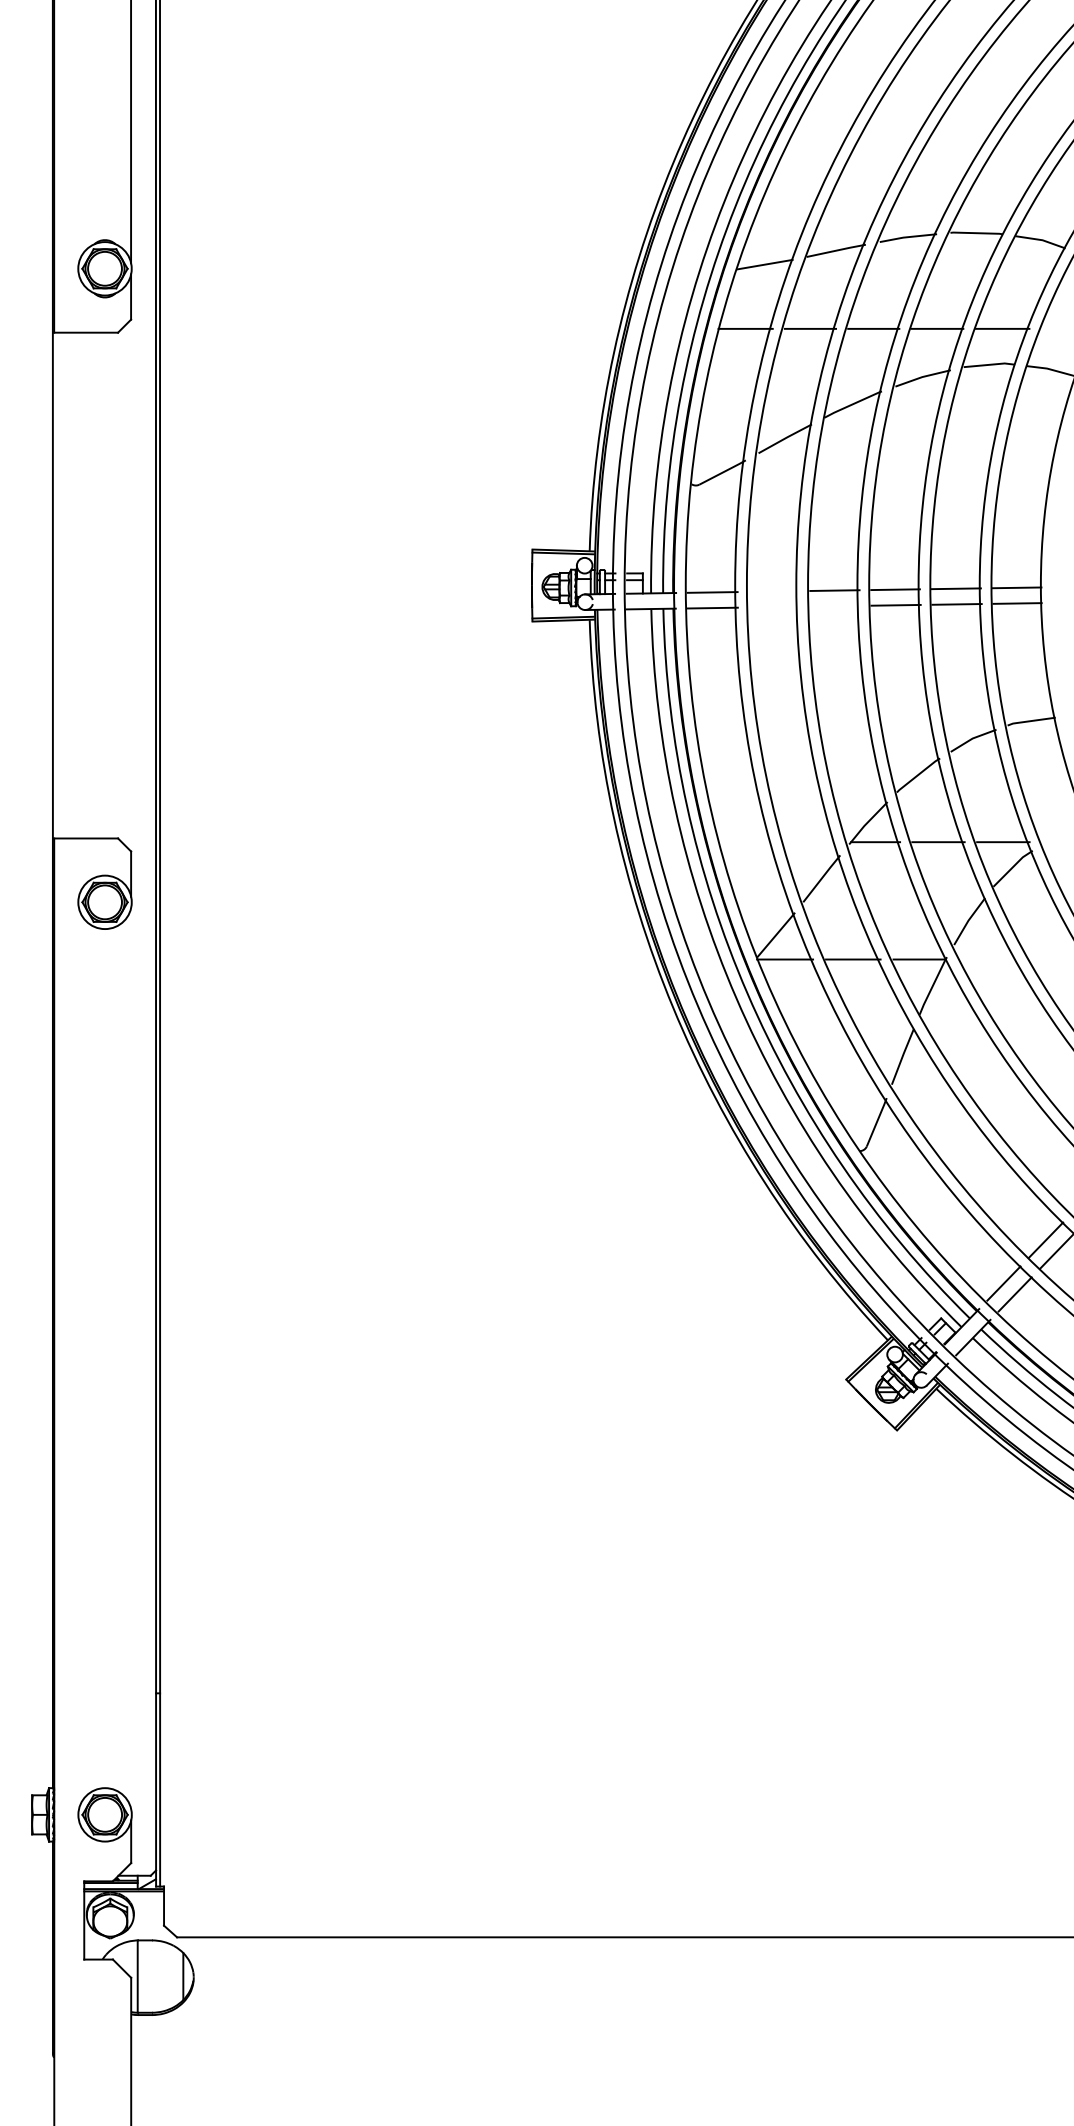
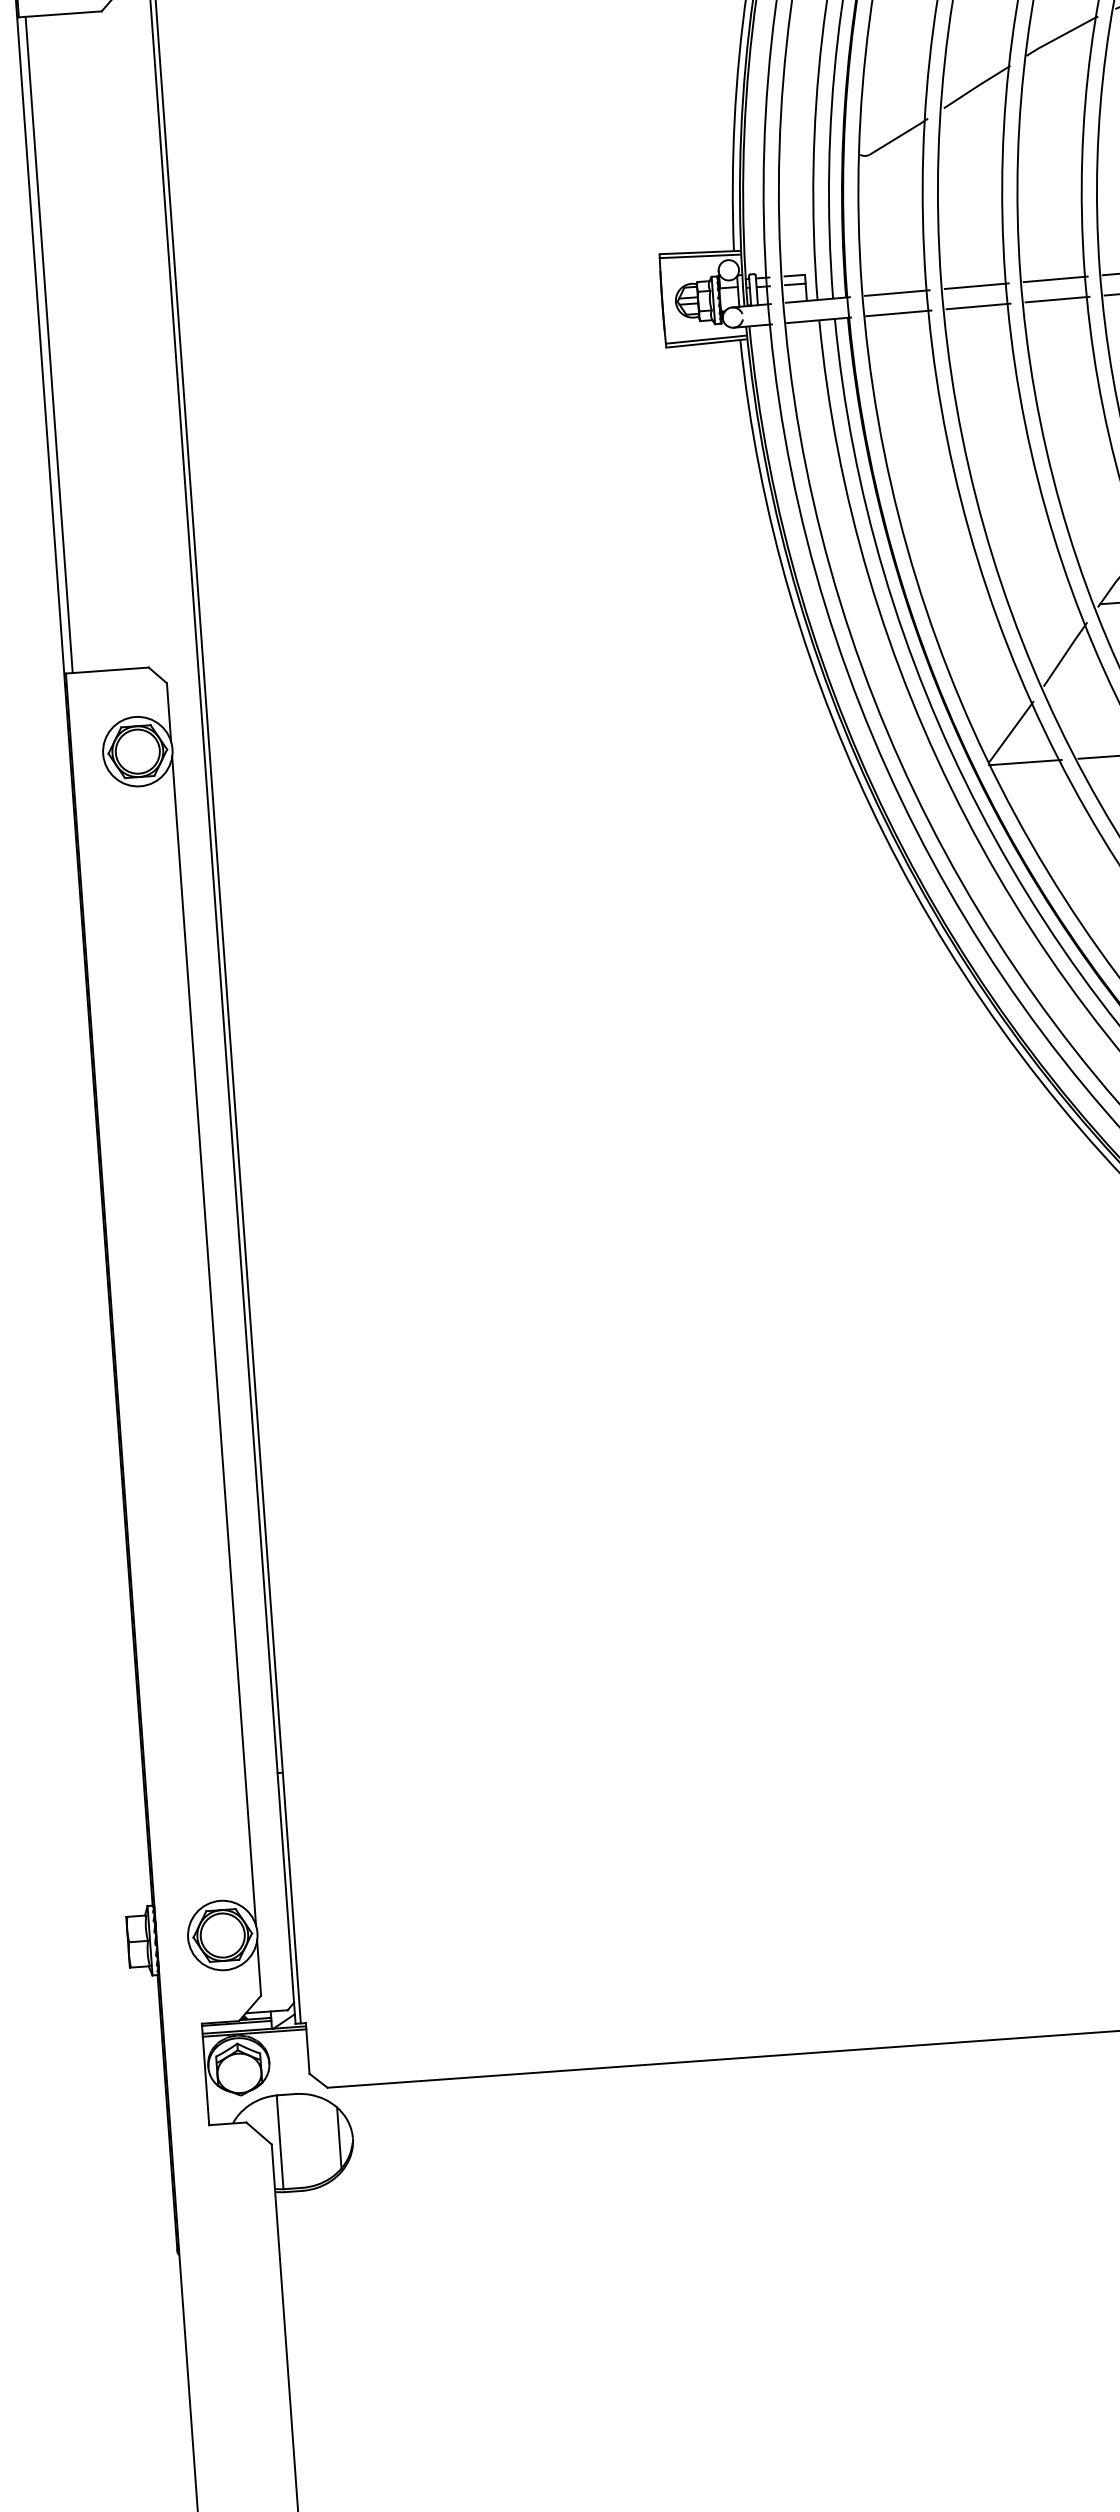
line: (59, 585) -> (49, 344), added
line: (773, 591) -> (976, 286), added
line: (834, 605) -> (1056, 298), added
line: (773, 606) -> (977, 305), added
line: (131, 1358) -> (214, 1340), added

